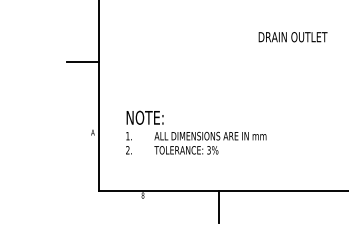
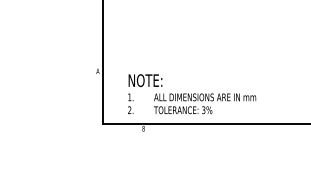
line: (82, 62) -> (88, 7), removed
text: (196, 132) -> (192, 94), moved
line: (219, 206) -> (213, 138), removed

